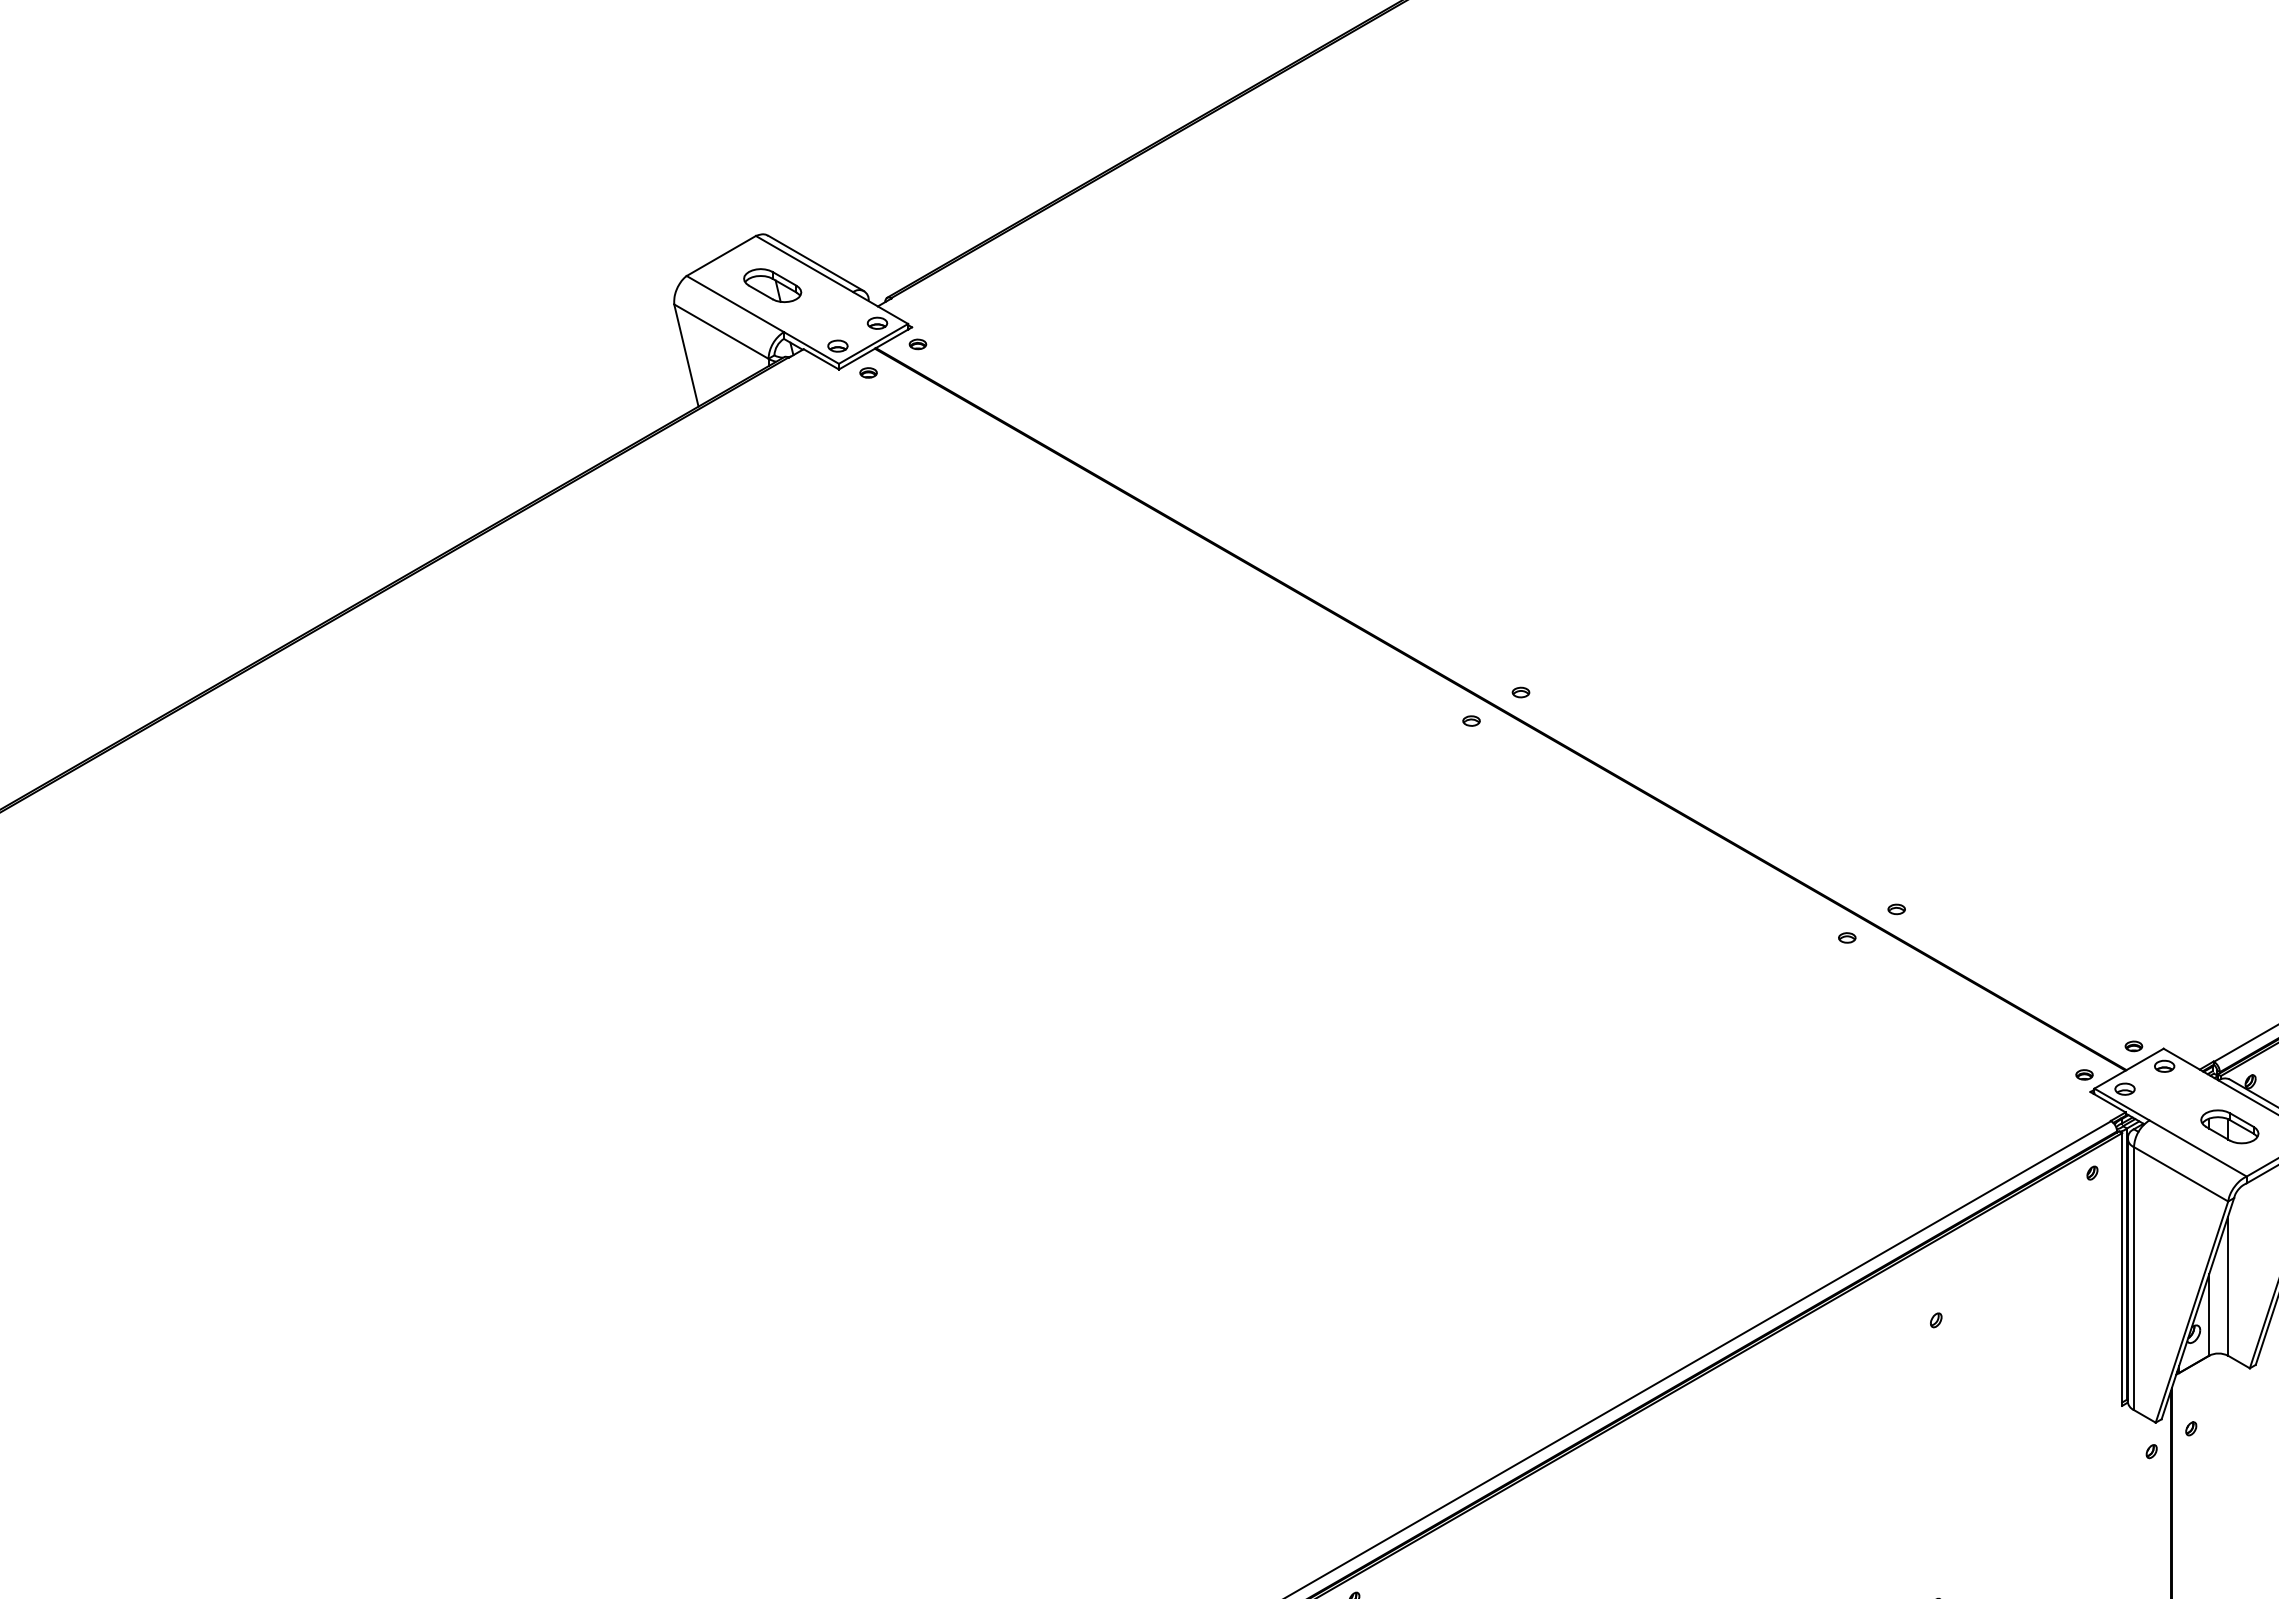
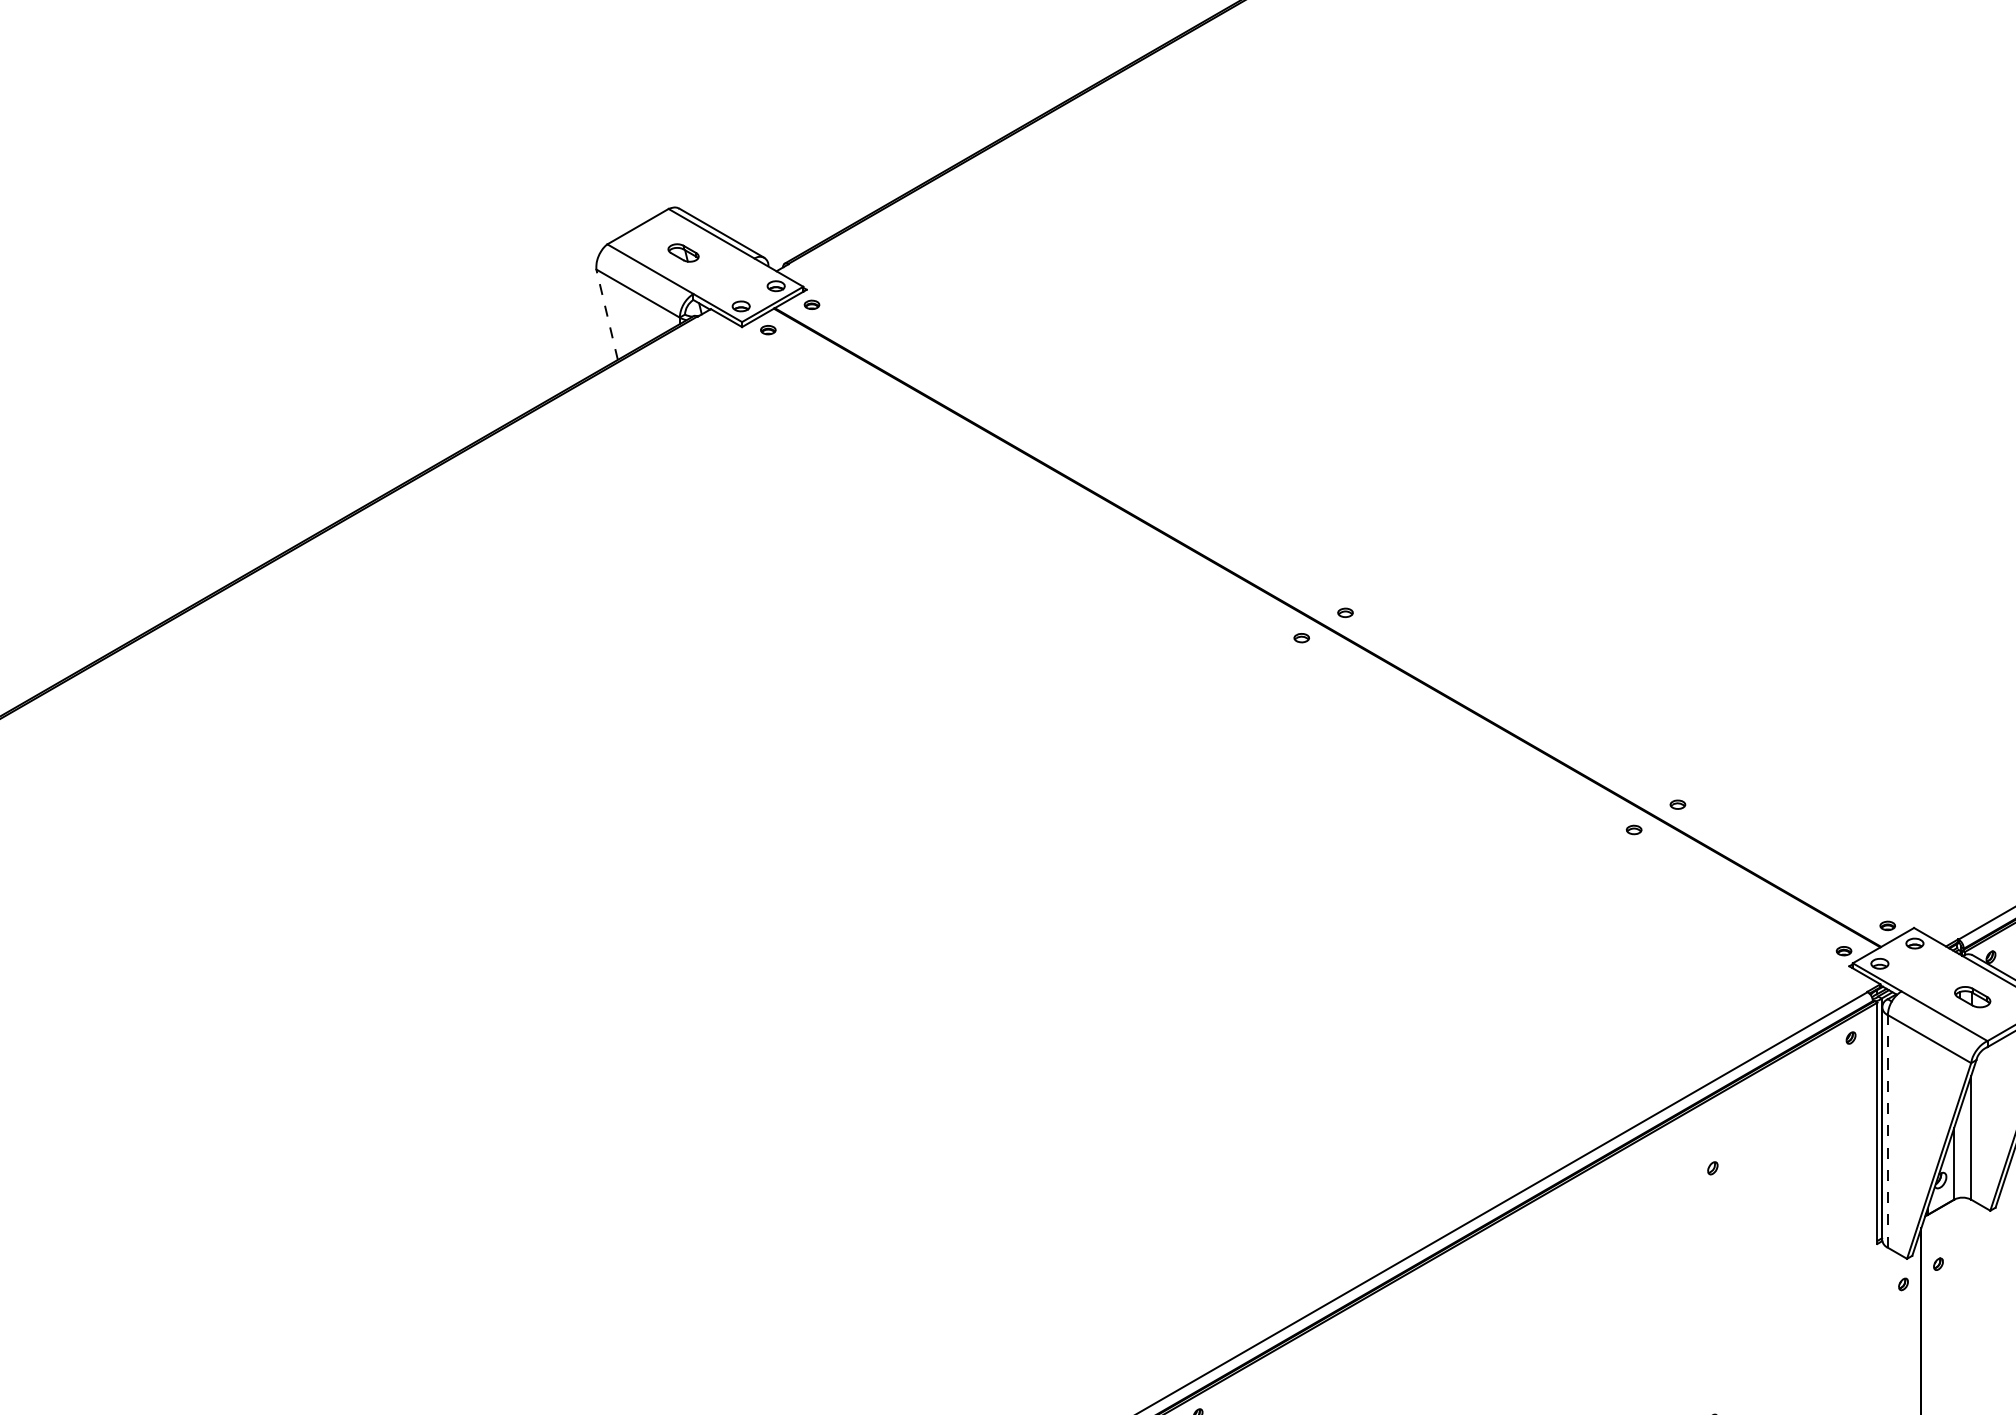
part: (772, 285) -> (683, 252), size x0.6
line: (686, 355) -> (607, 314), solid -> dashed
part: (2229, 1126) -> (1972, 996), size x0.7
line: (2133, 1278) -> (1887, 1131), solid -> dashed

